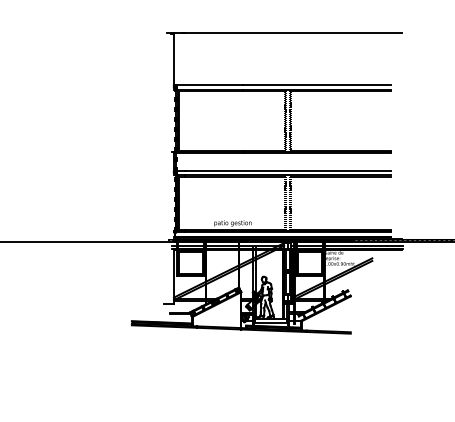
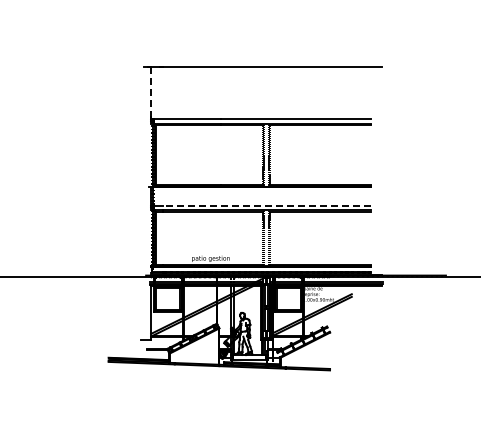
line: (174, 59) -> (151, 93), solid -> dashed
line: (287, 170) -> (266, 205), solid -> dashed

